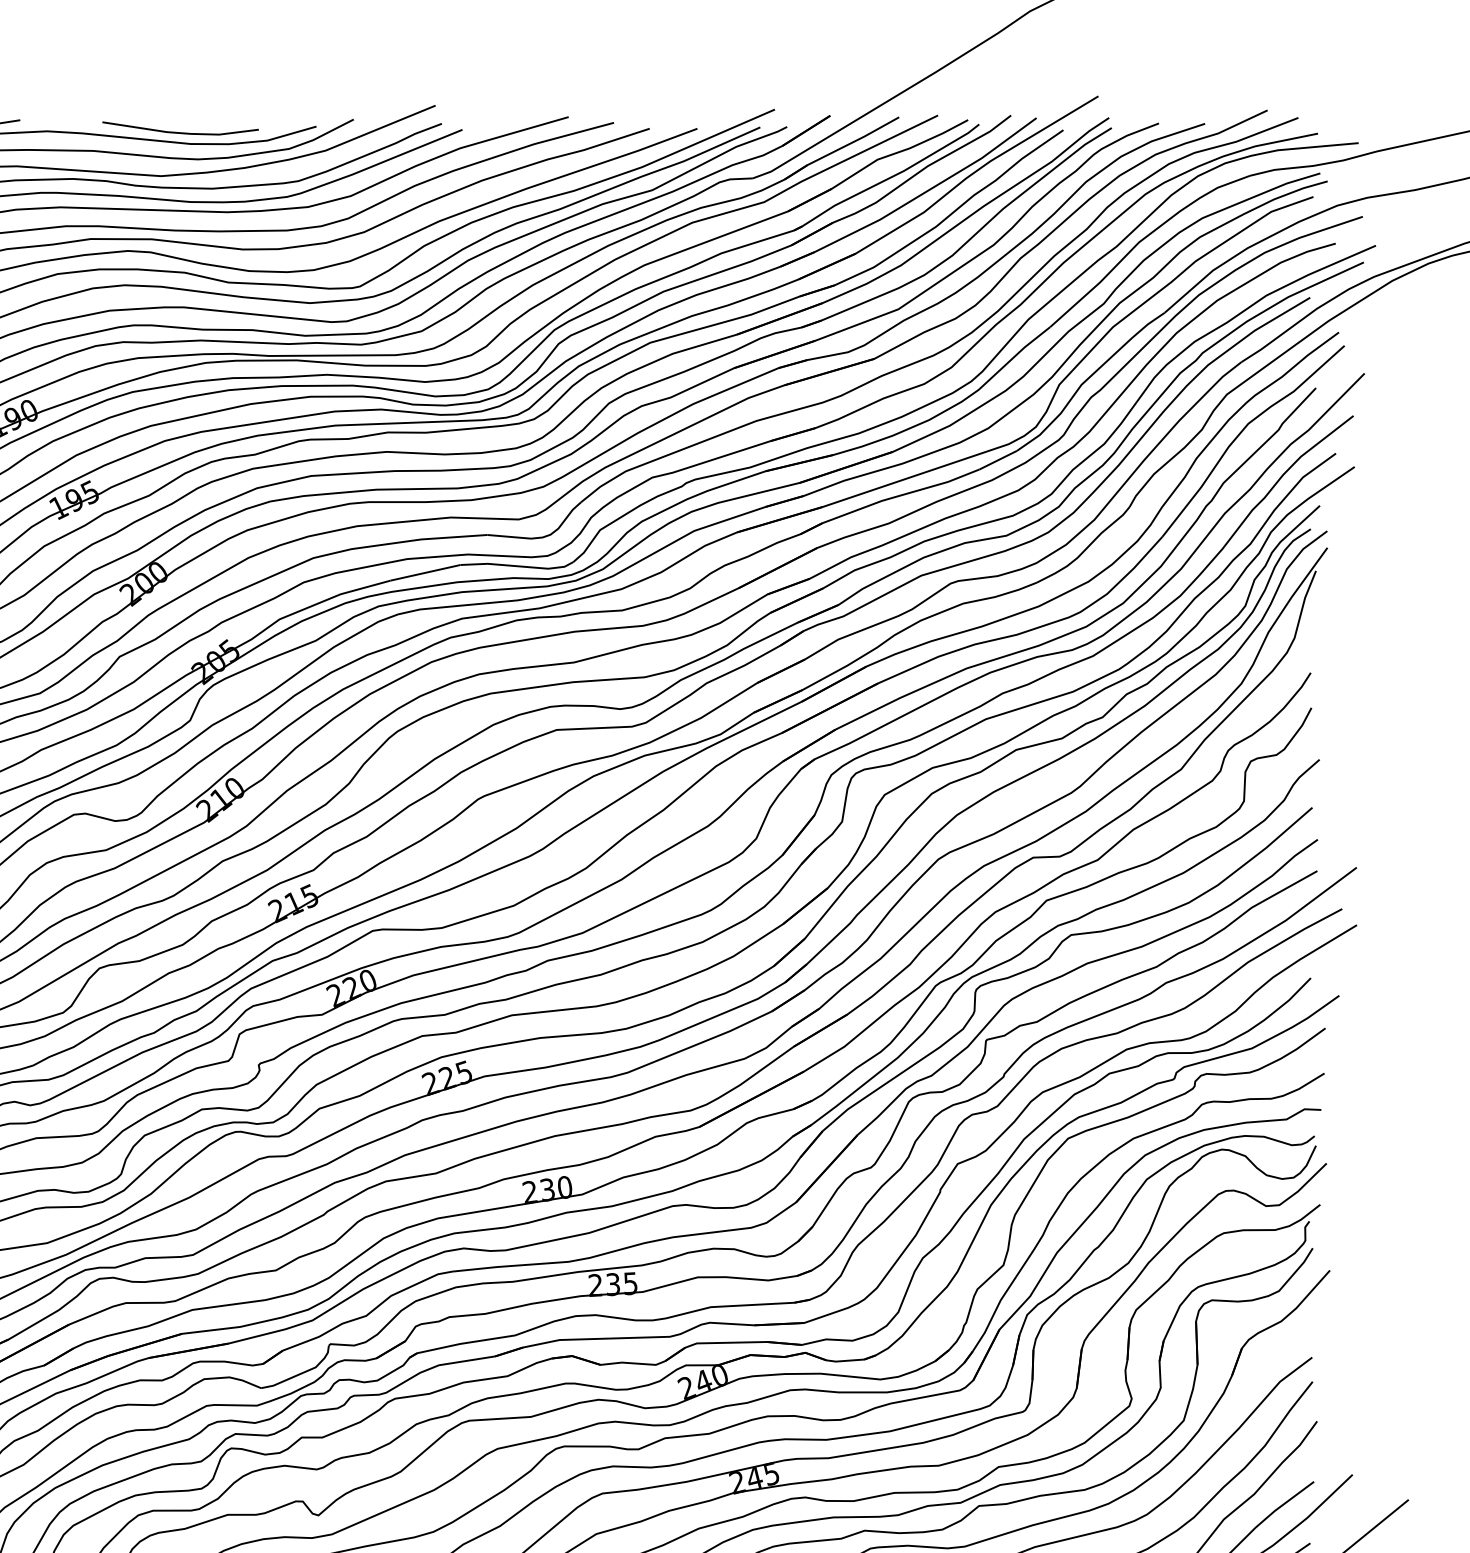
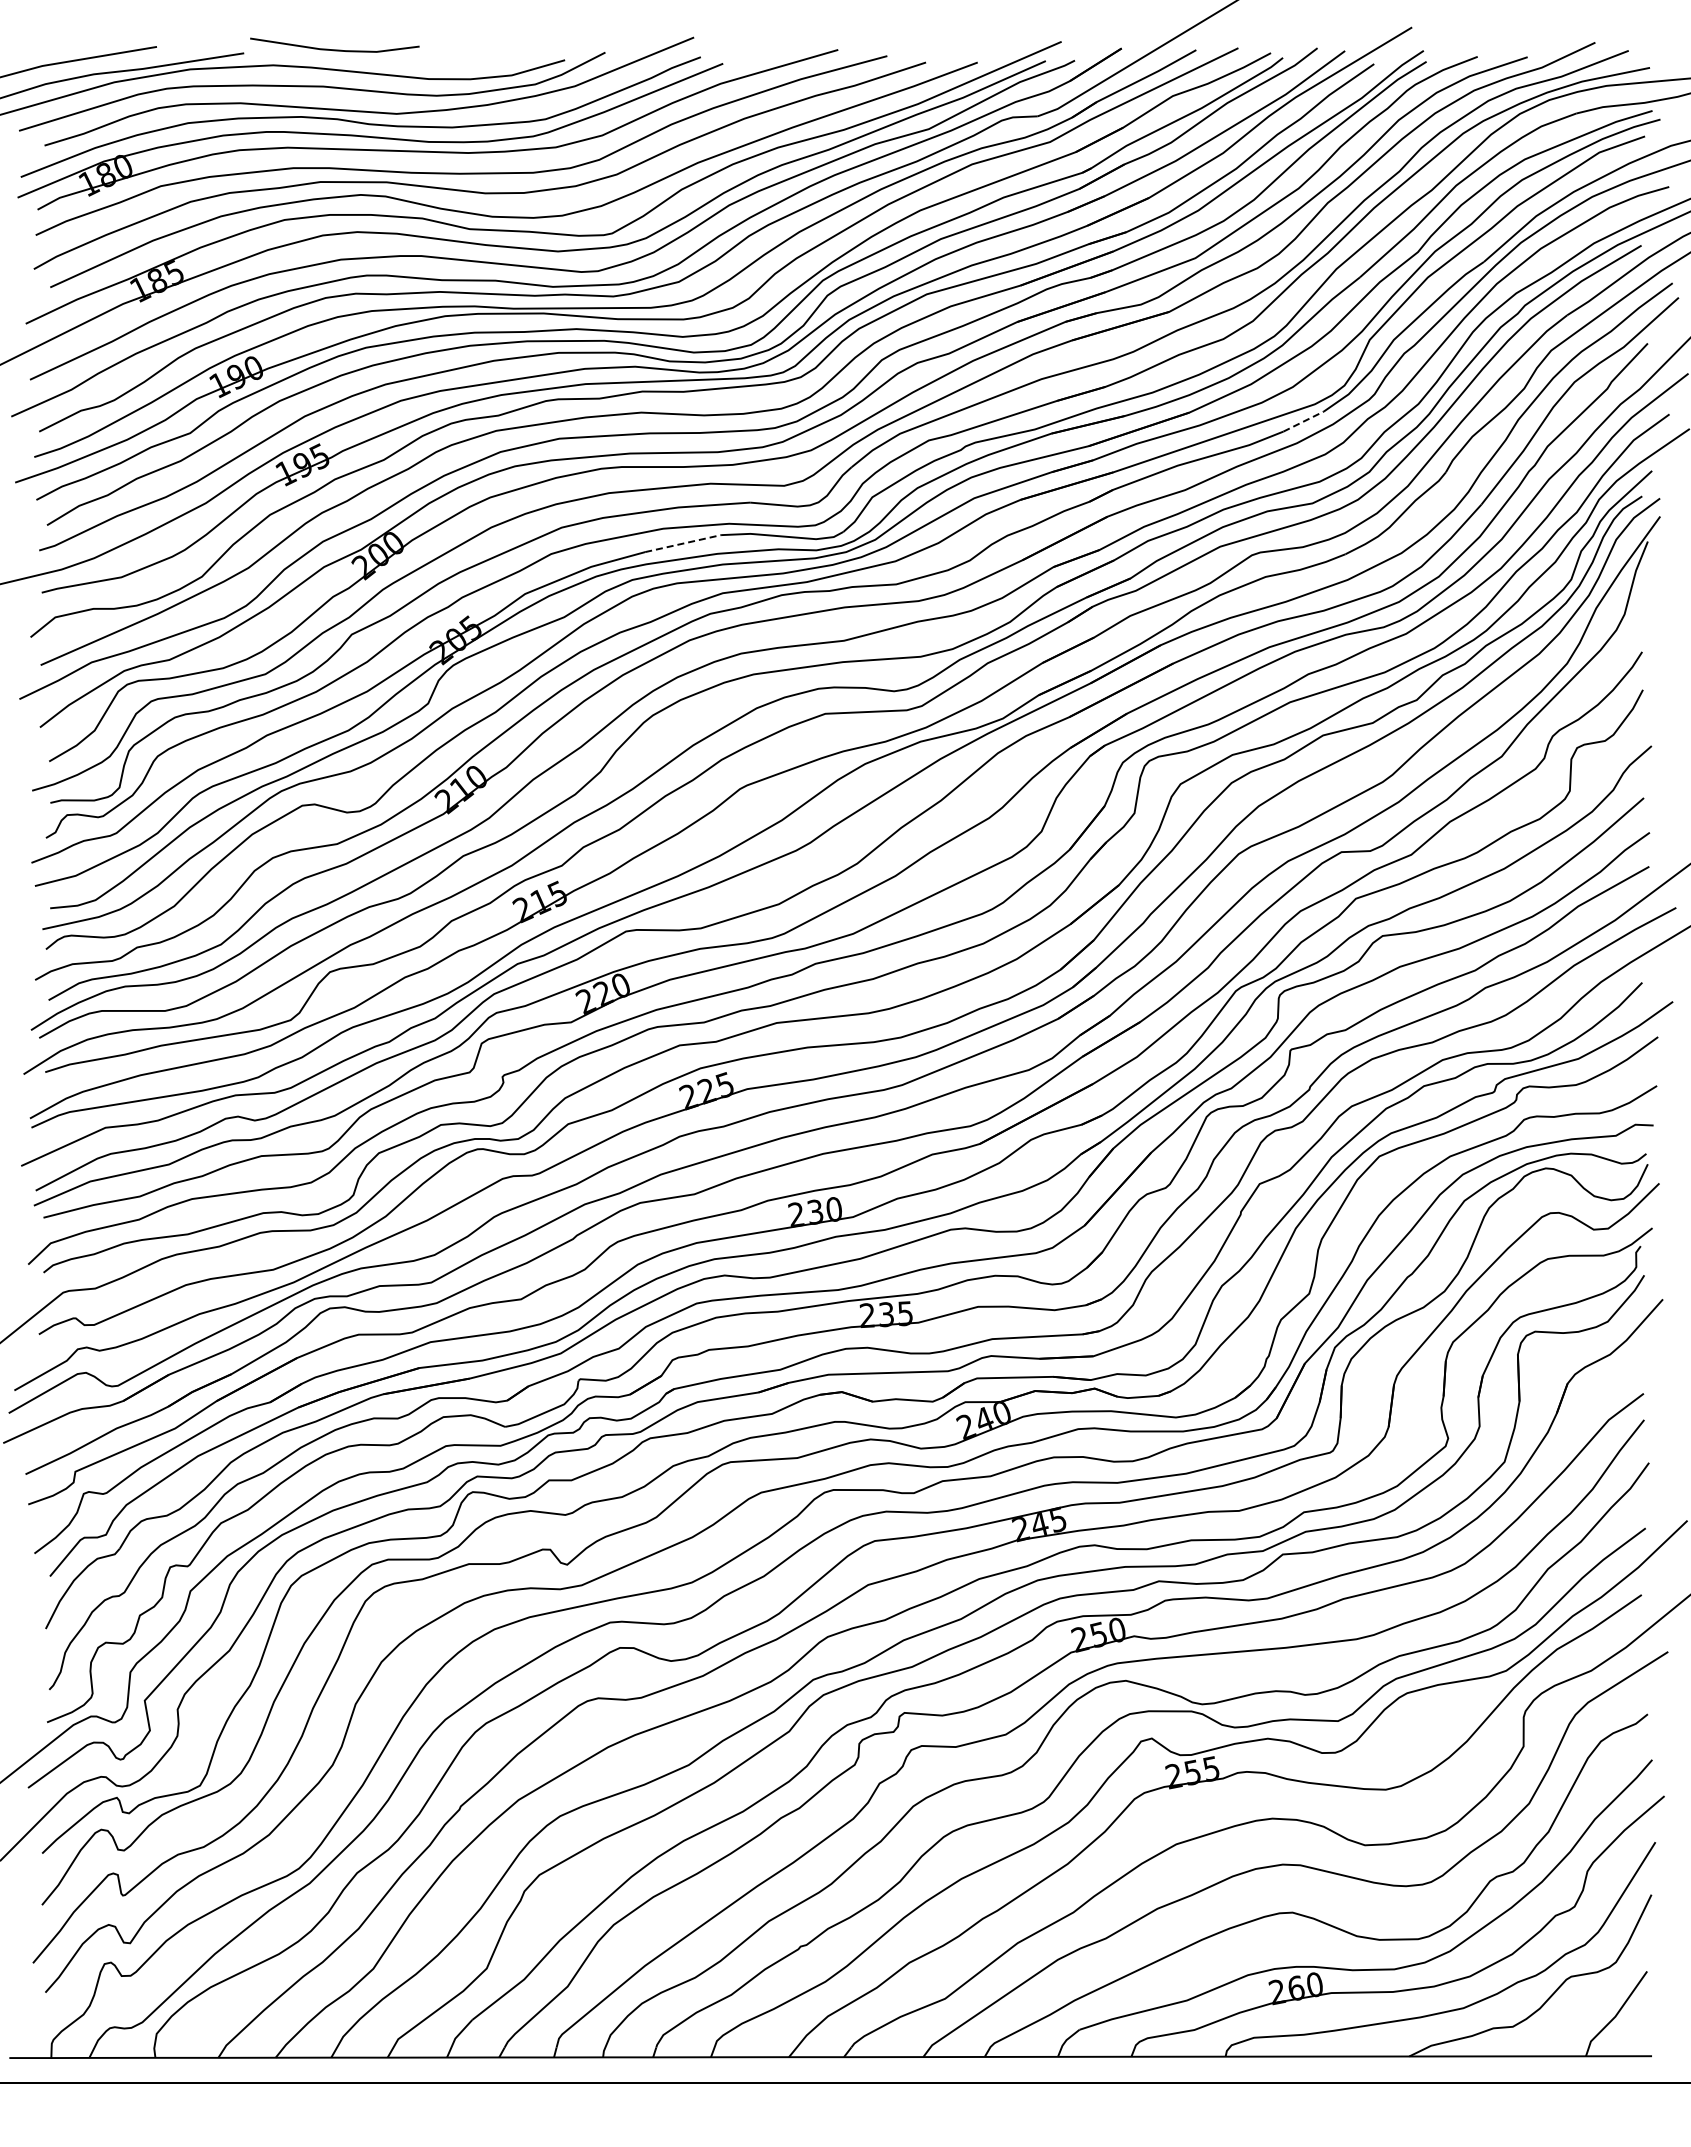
line: (180, 132) -> (334, 49), moved
line: (998, 460) -> (1303, 421), solid -> dashed
line: (425, 572) -> (683, 543), solid -> dashed

